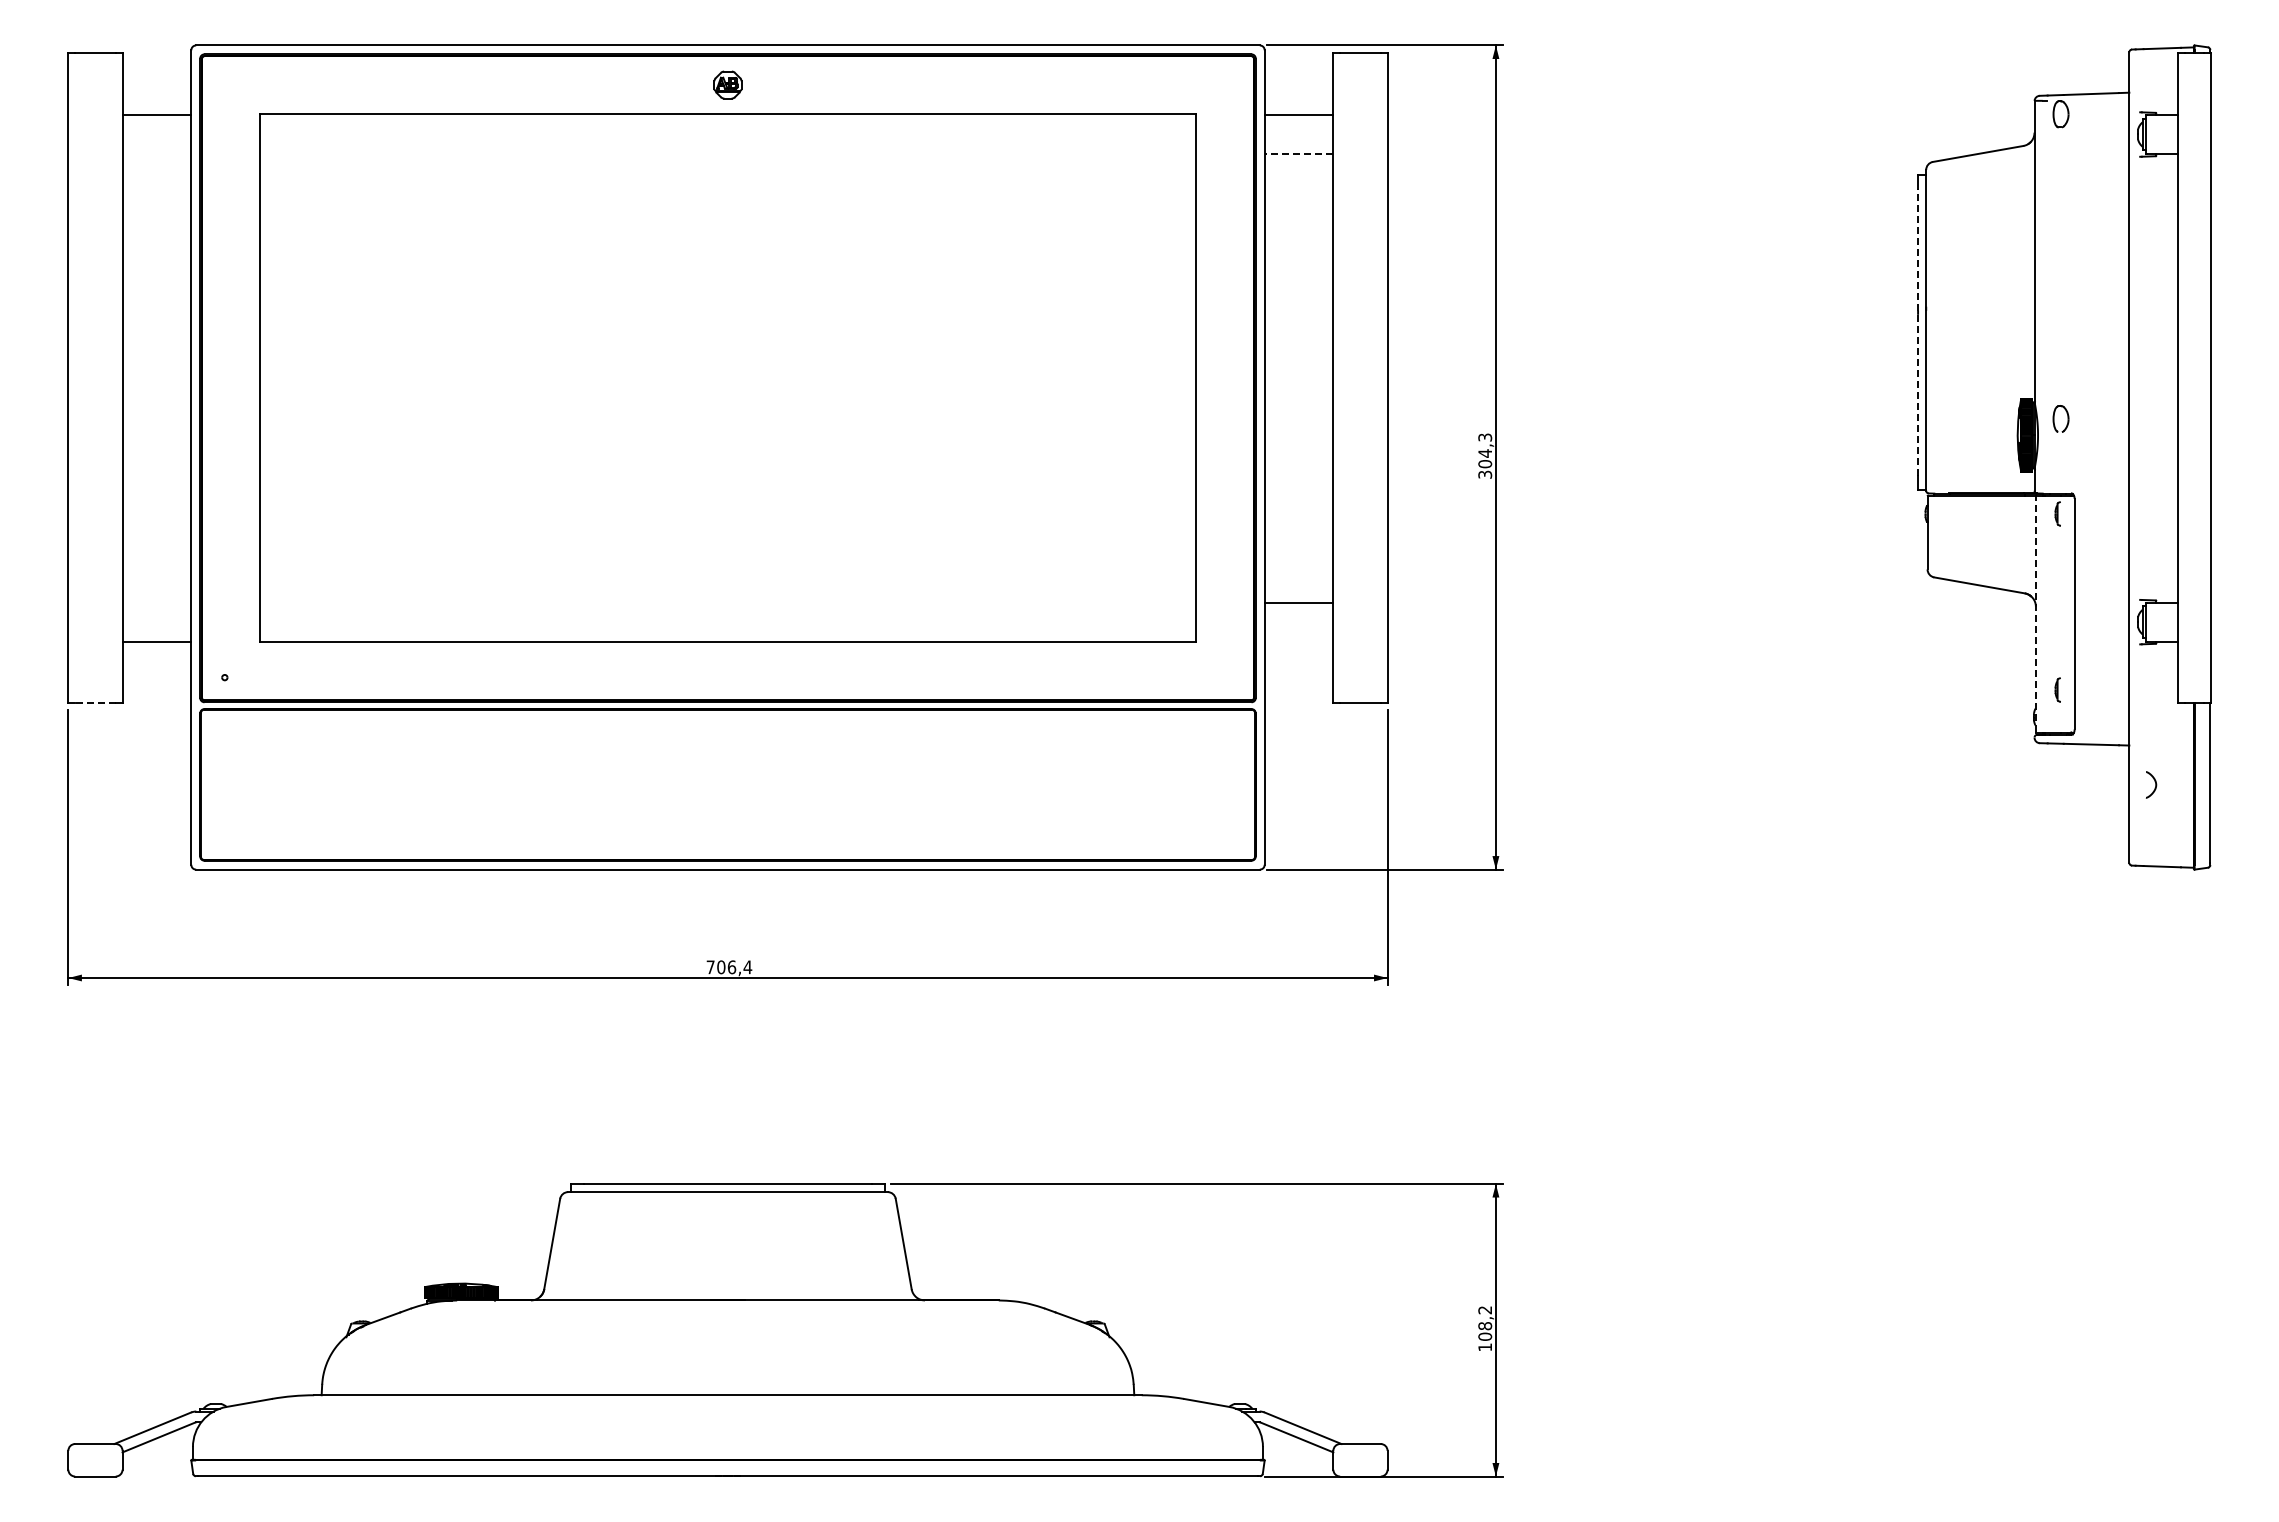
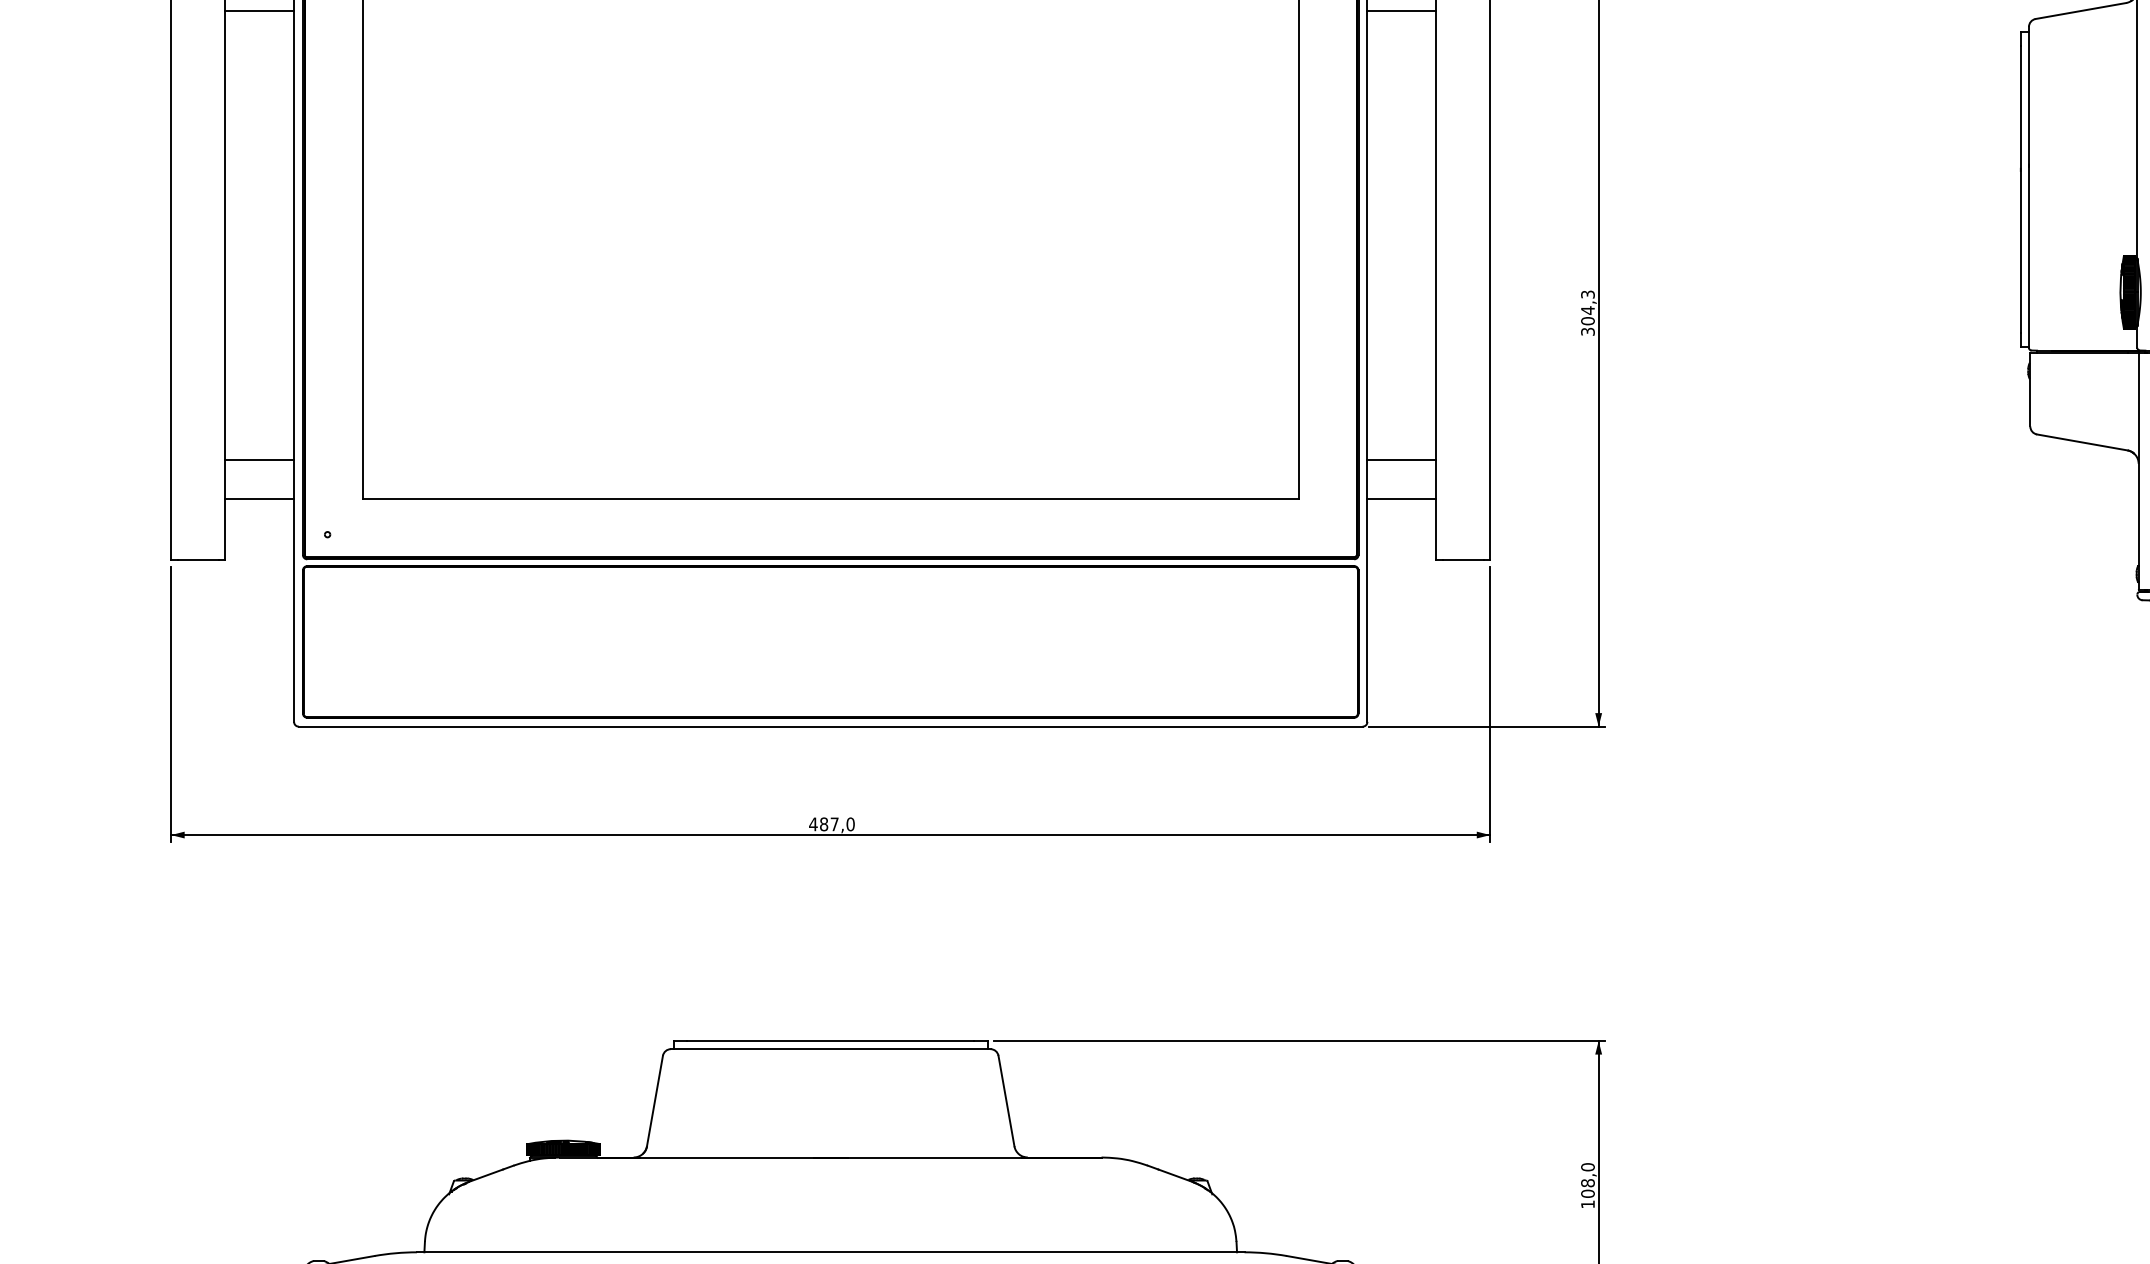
line: (156, 154) -> (259, 11), added
line: (1298, 154) -> (1401, 11), dashed -> solid
line: (1918, 332) -> (2021, 189), dashed -> solid
line: (156, 602) -> (259, 459), added
line: (2035, 614) -> (2138, 471), dashed -> solid
line: (1298, 641) -> (1401, 498), added
line: (94, 703) -> (197, 560), dashed -> solid
text: (729, 967) -> (832, 824), 706,4 -> 487,0
text: (1485, 1310) -> (1588, 1167), 108,2 -> 108,0

